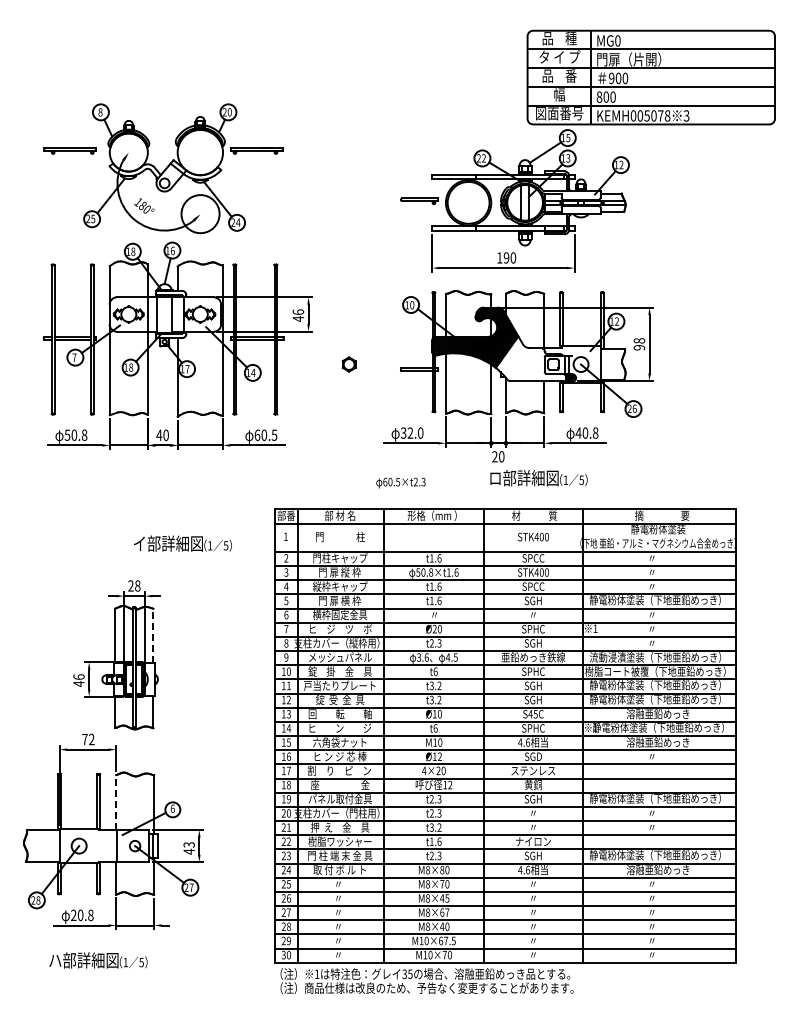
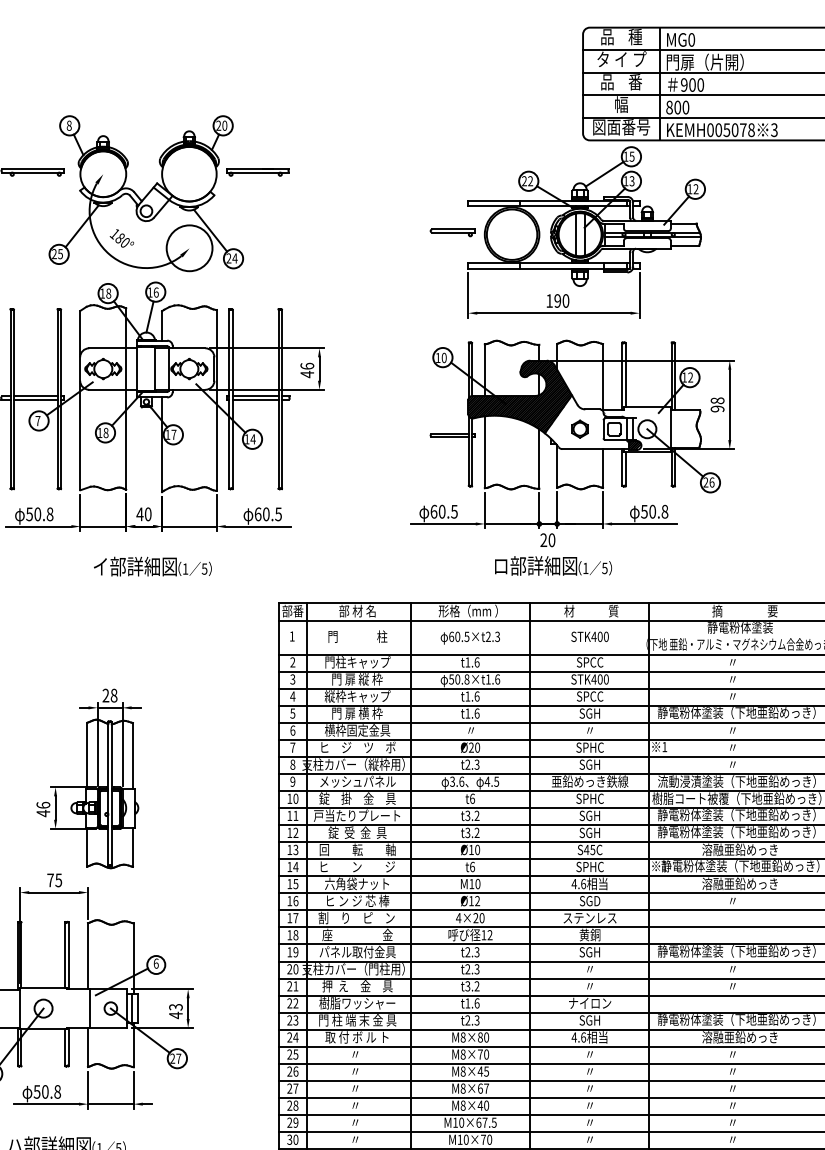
part: (348, 364) -> (579, 429), moved
text: (411, 432) -> (443, 511), 32.0 -> 60.5
text: (578, 432) -> (644, 511), 40.8 -> 50.8
text: (538, 478) -> (552, 566), moved
text: (400, 482) -> (469, 637), moved
text: (182, 543) -> (152, 566), moved
line: (153, 635) -> (132, 755), dashed -> solid
text: (91, 739) -> (58, 880), 72 -> 75
line: (116, 802) -> (88, 956), dashed -> solid
text: (73, 915) -> (36, 1092), 20.8 -> 50.8

